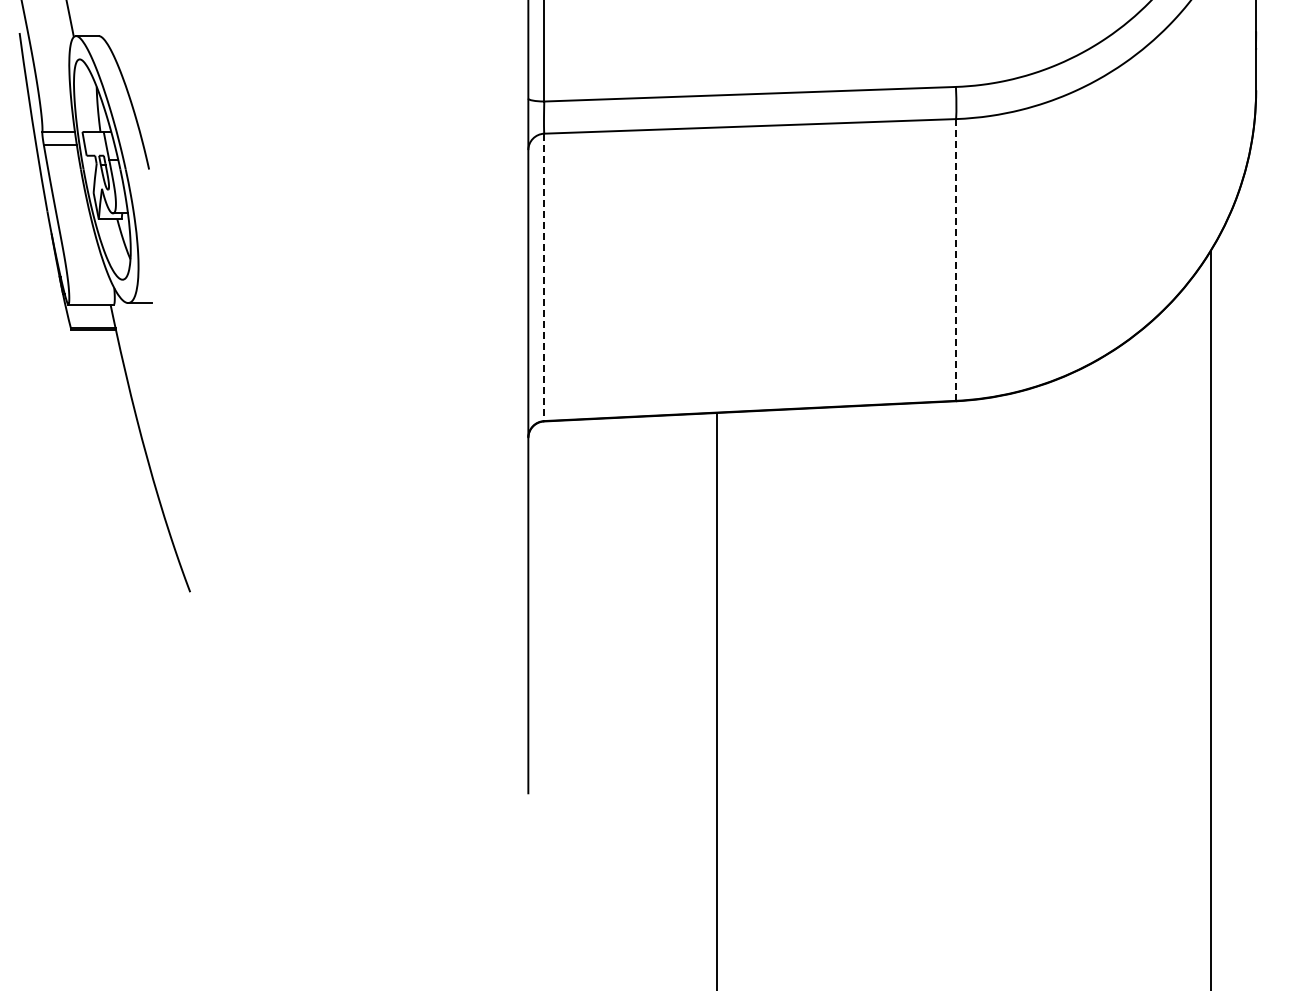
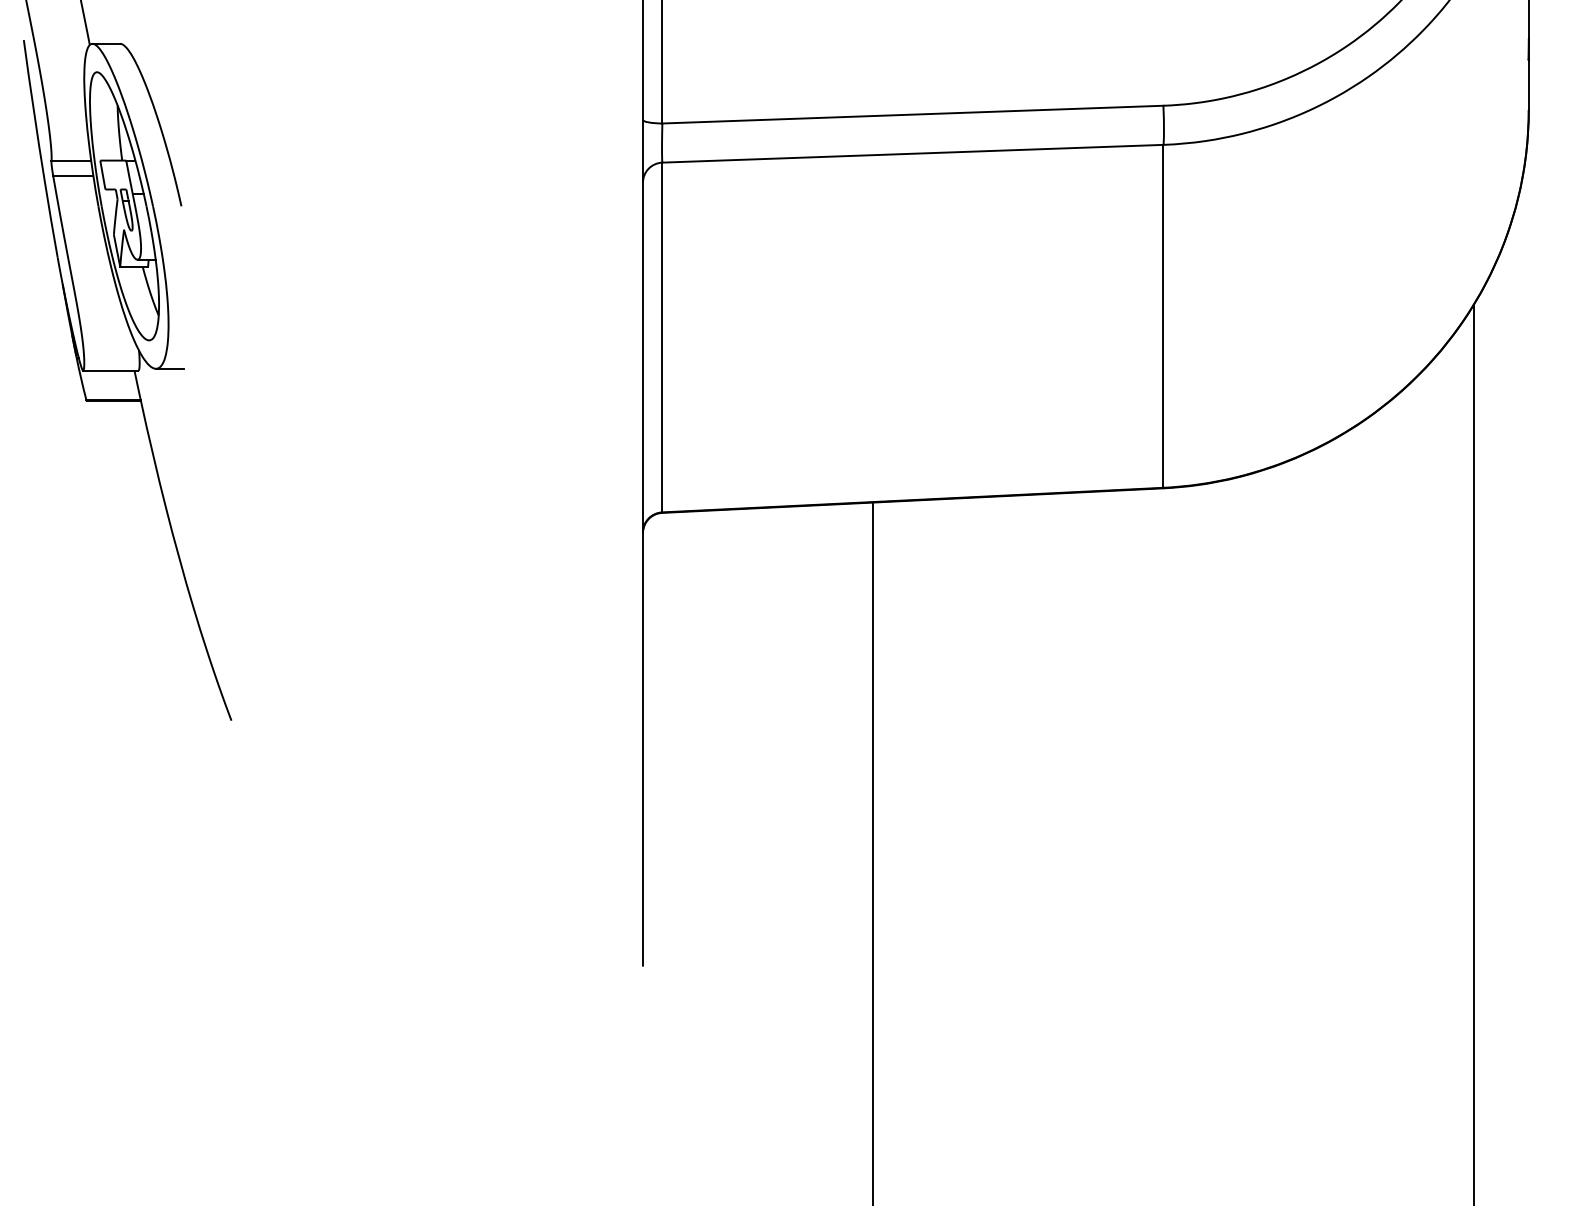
line: (955, 259) -> (1162, 315), dashed -> solid
line: (544, 277) -> (662, 337), dashed -> solid

